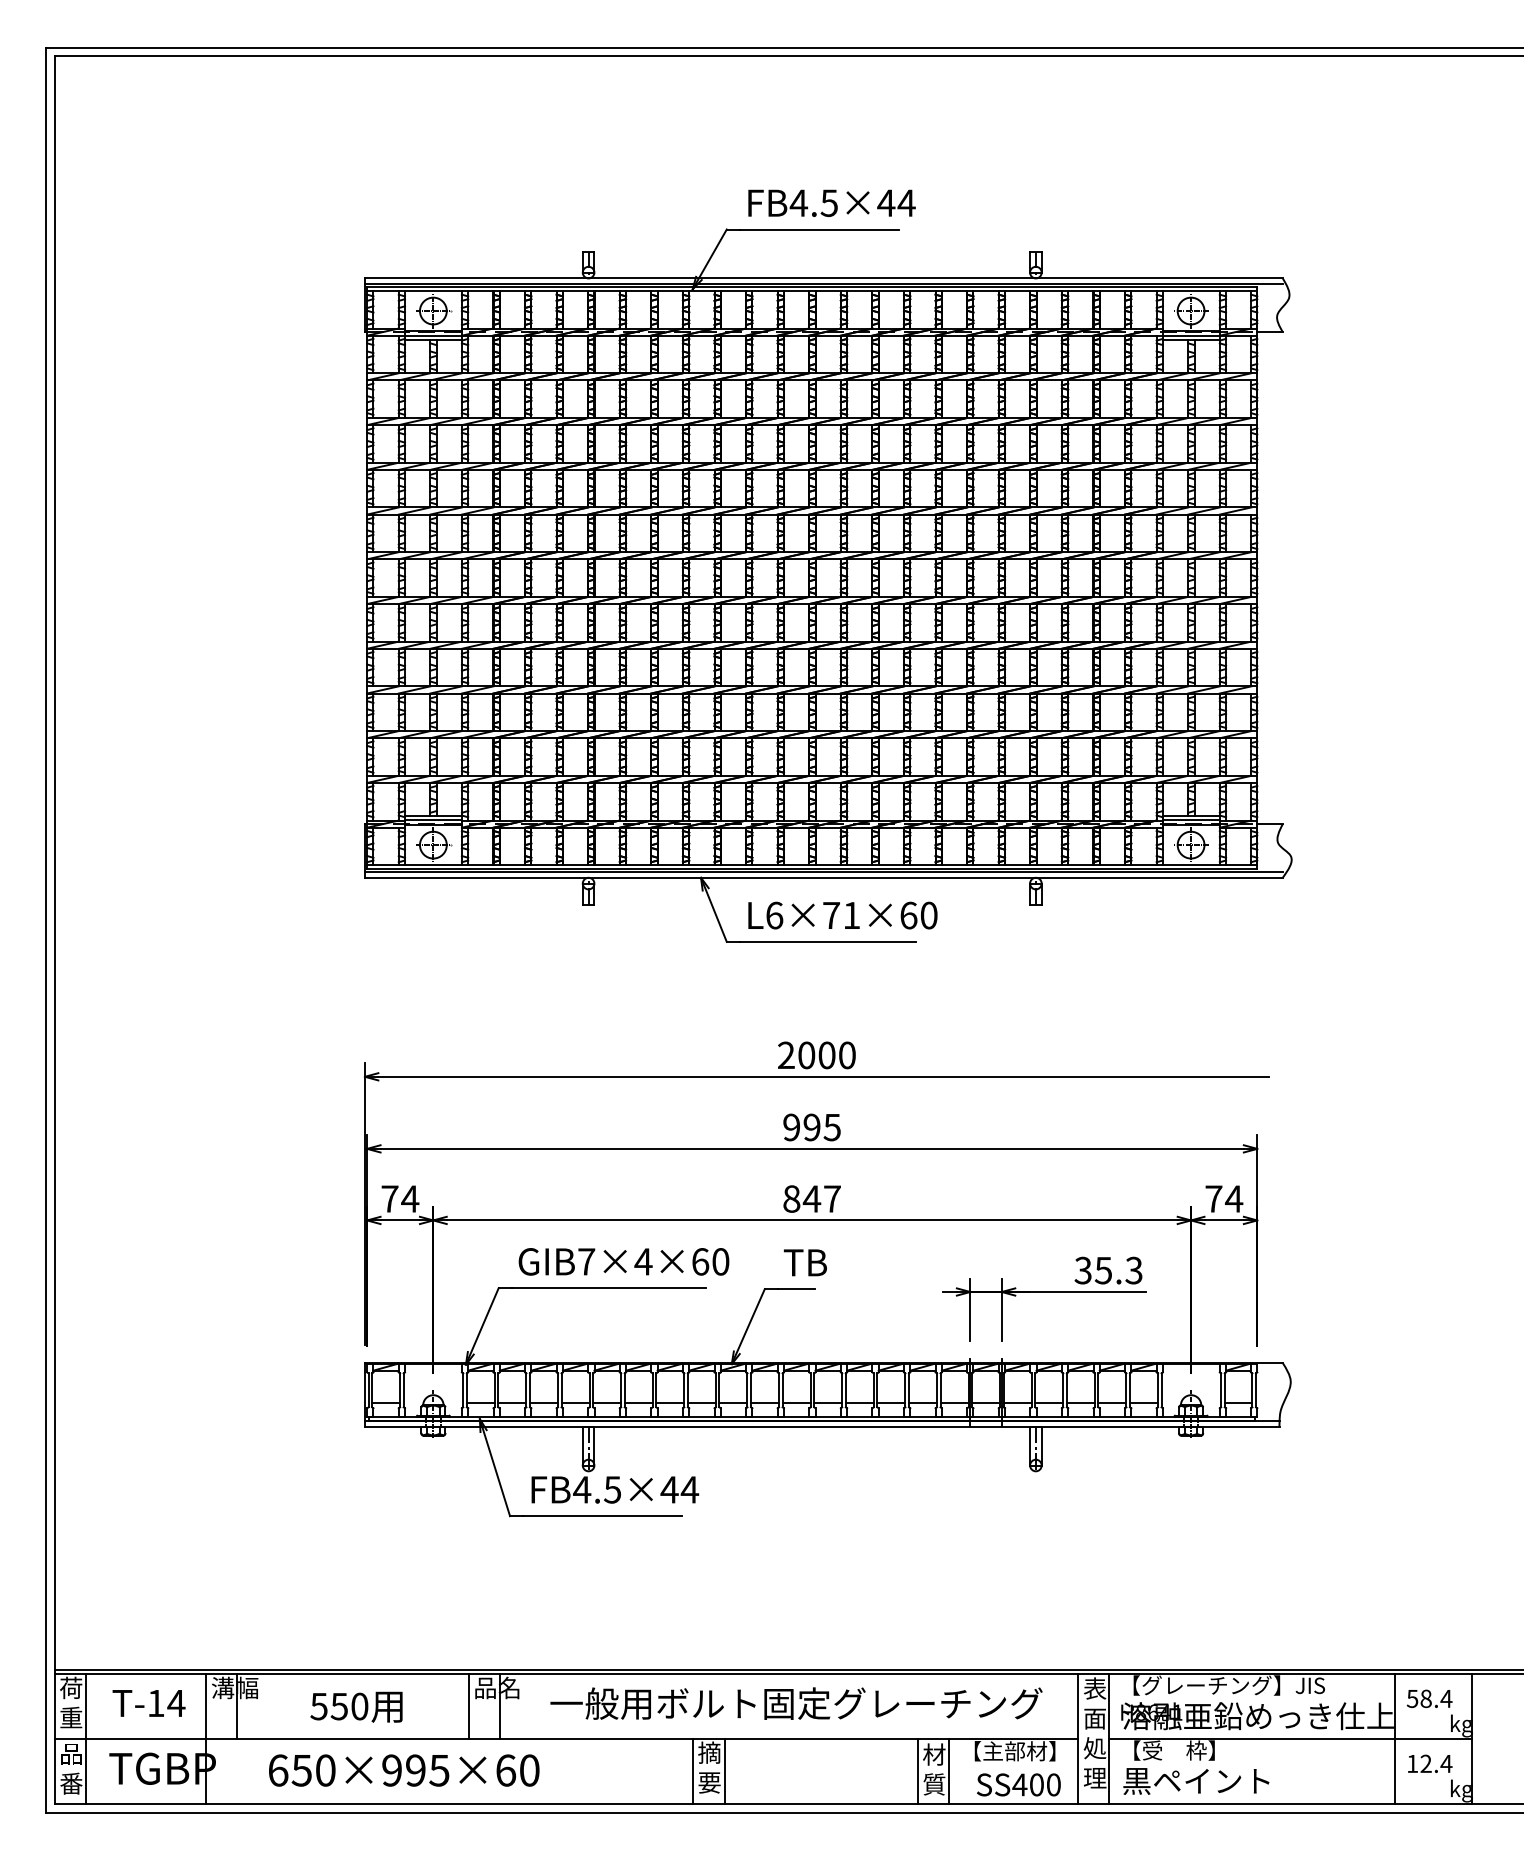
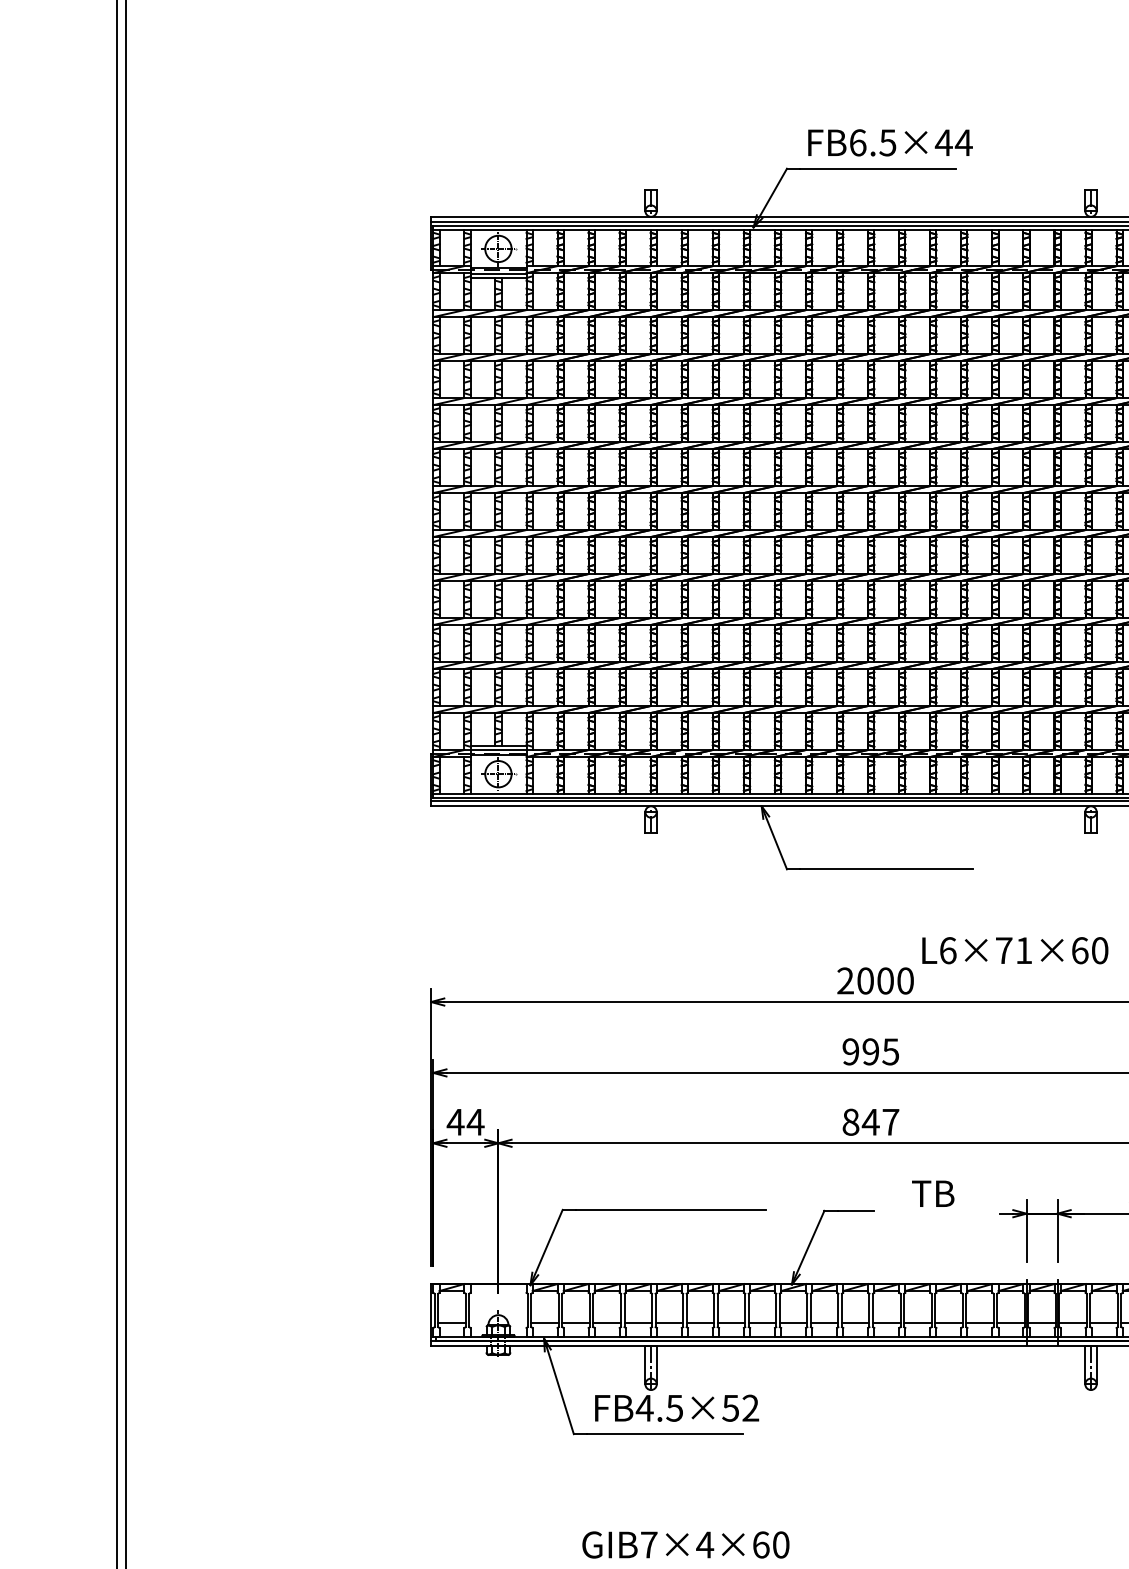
text: (798, 203) -> (857, 143), FB4.5×44 -> FB6.5×44
text: (842, 915) -> (1014, 950), moved
text: (389, 1198) -> (455, 1121), 74 -> 44
text: (623, 1261) -> (685, 1544), moved
text: (804, 1262) -> (932, 1193), moved
text: (679, 1489) -> (740, 1407), FB4.5×44 -> FB4.5×52

